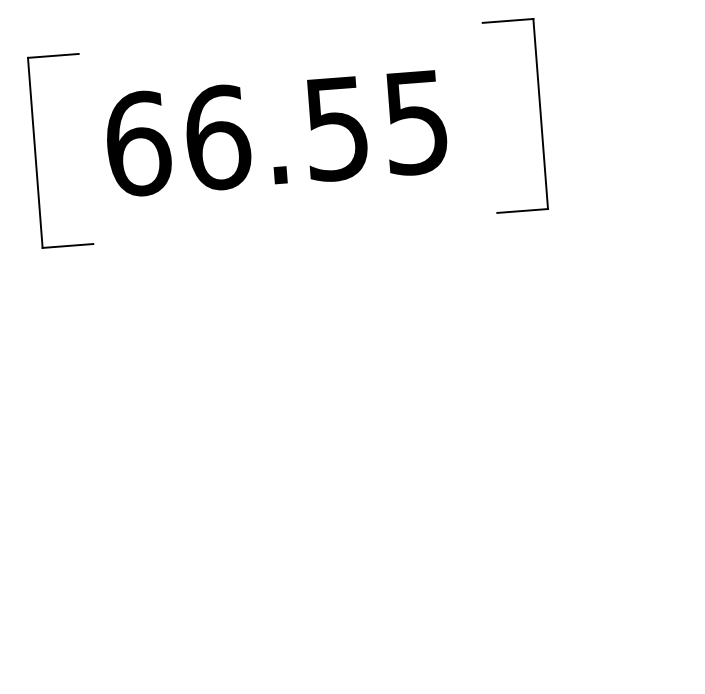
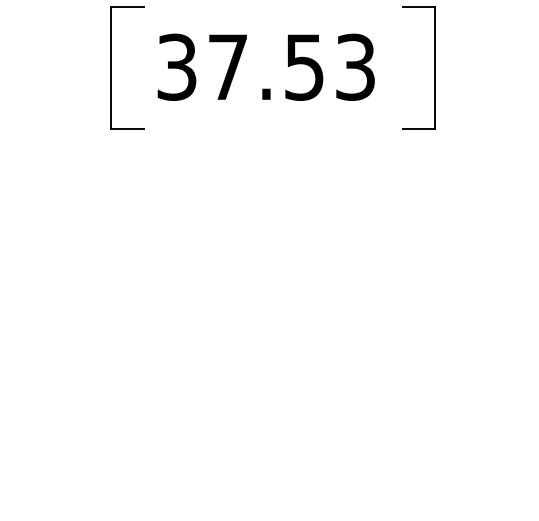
text: (275, 132) -> (265, 66), 66.55 -> 37.53

